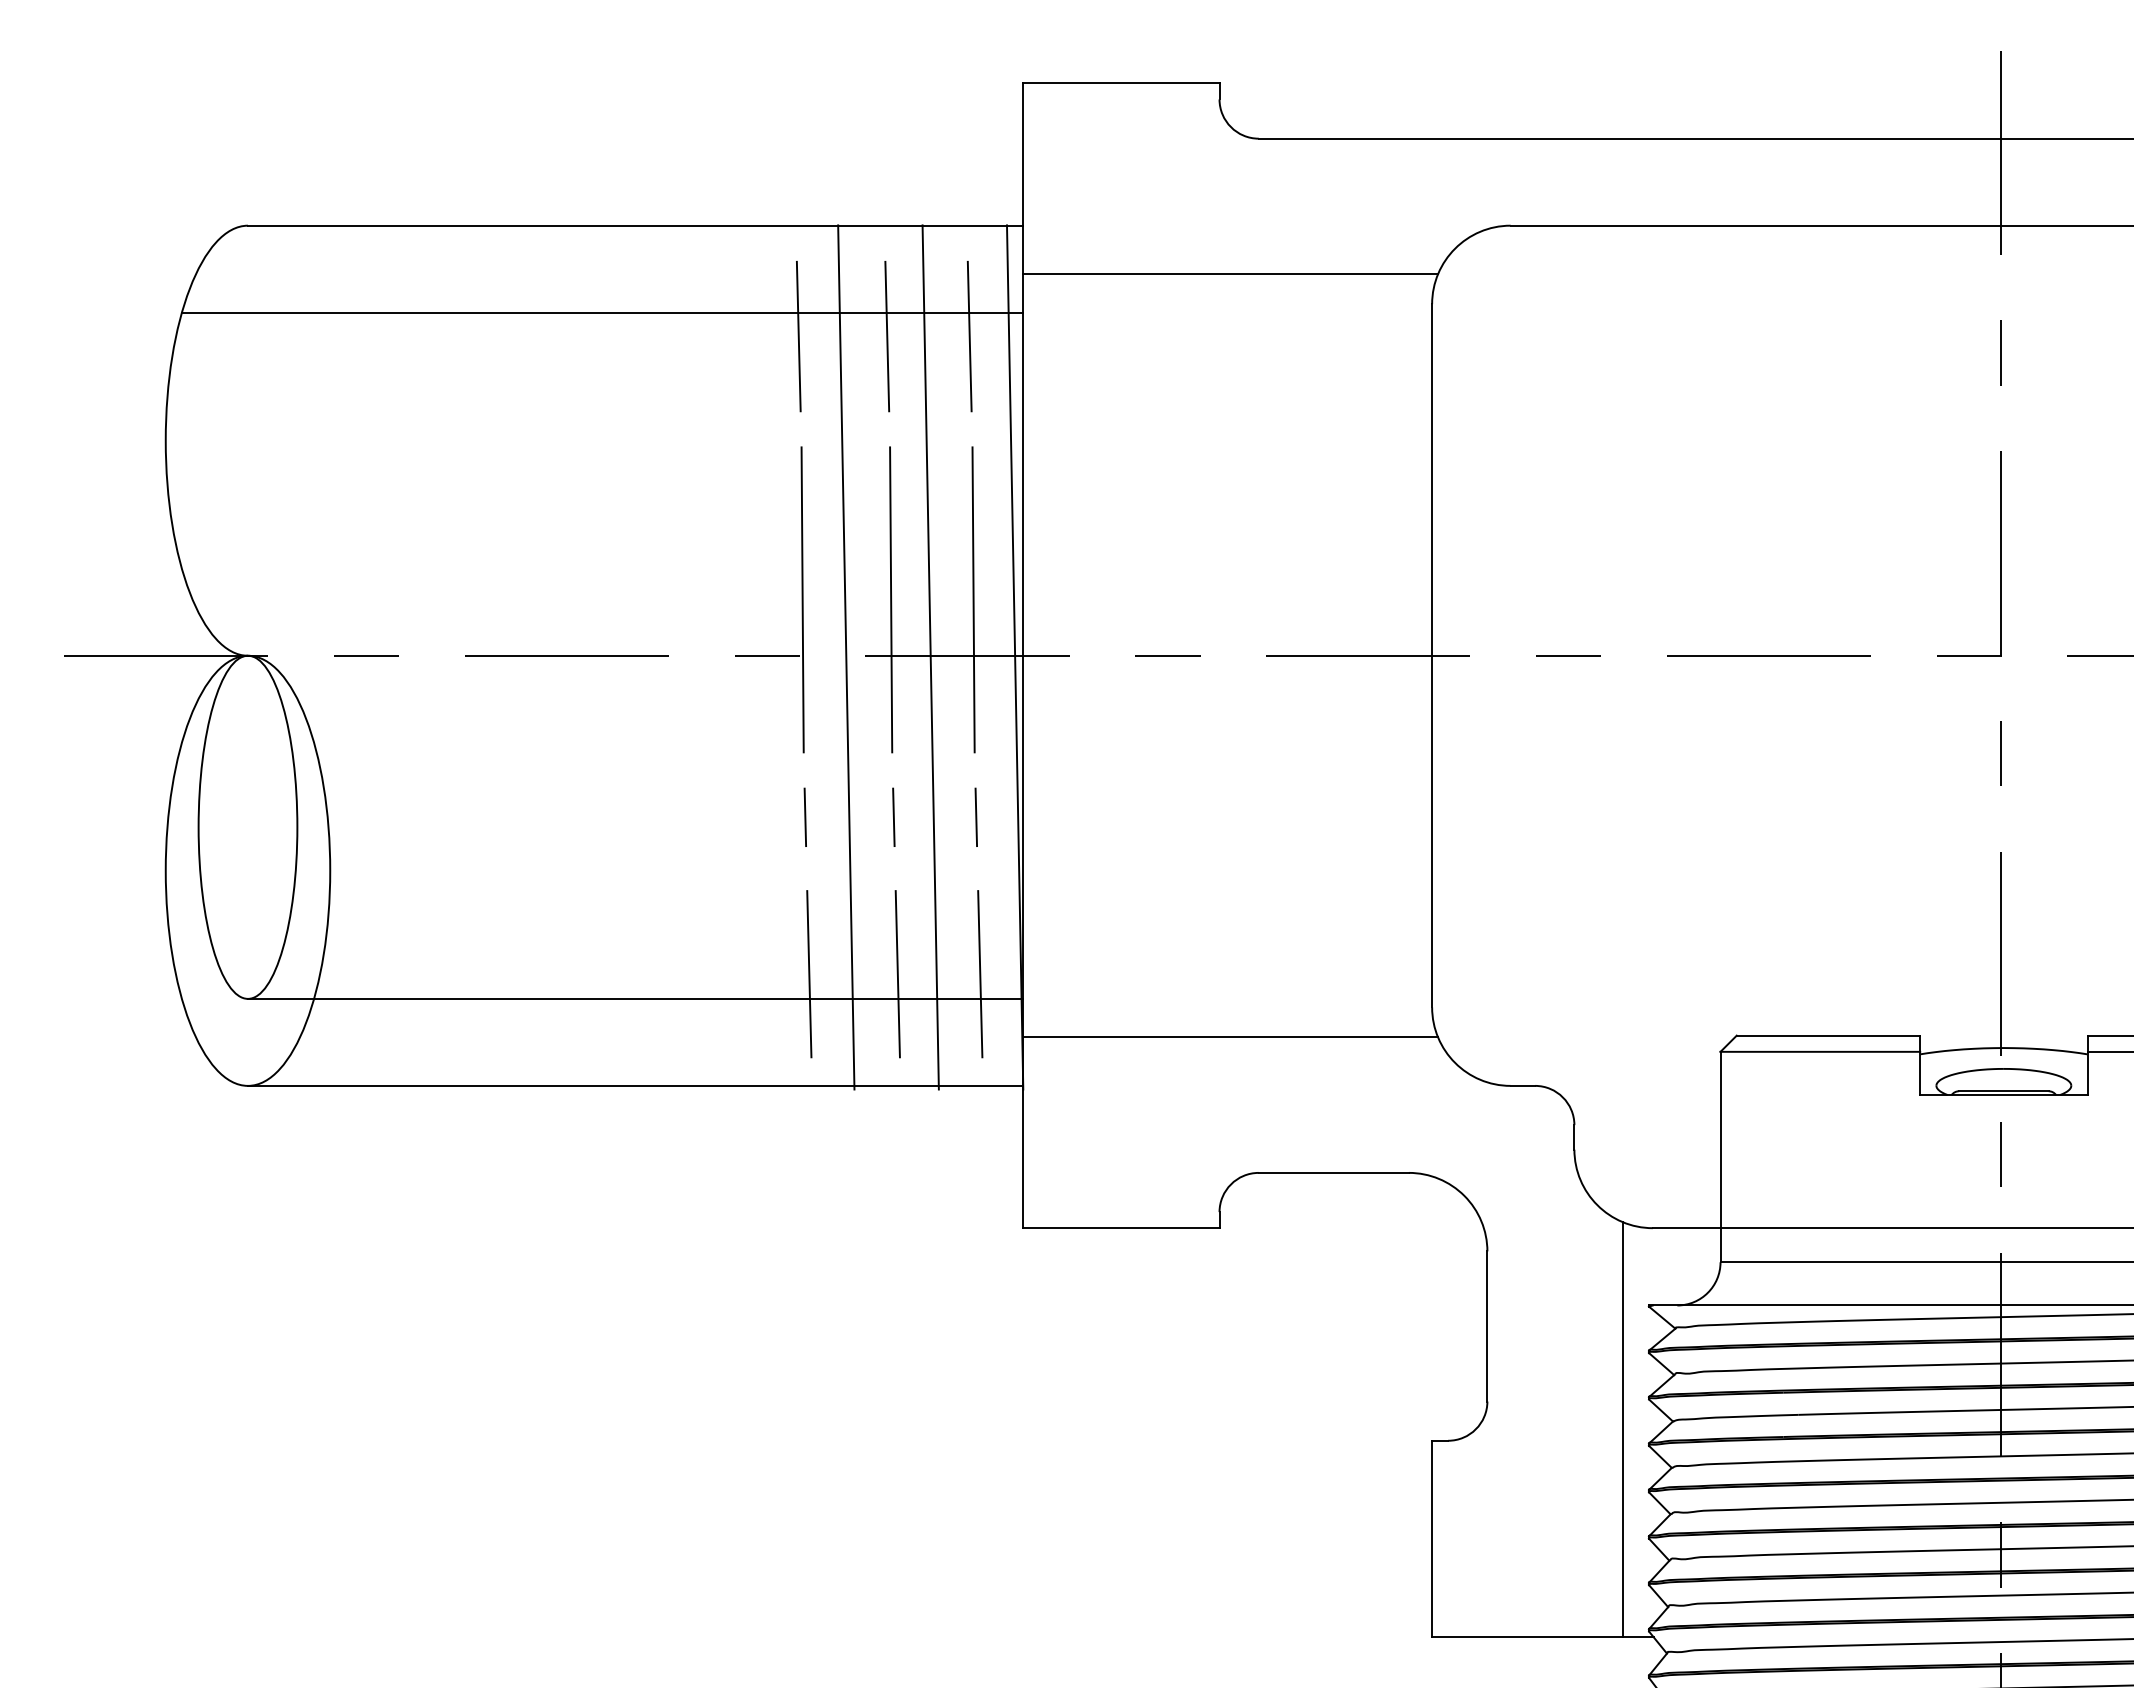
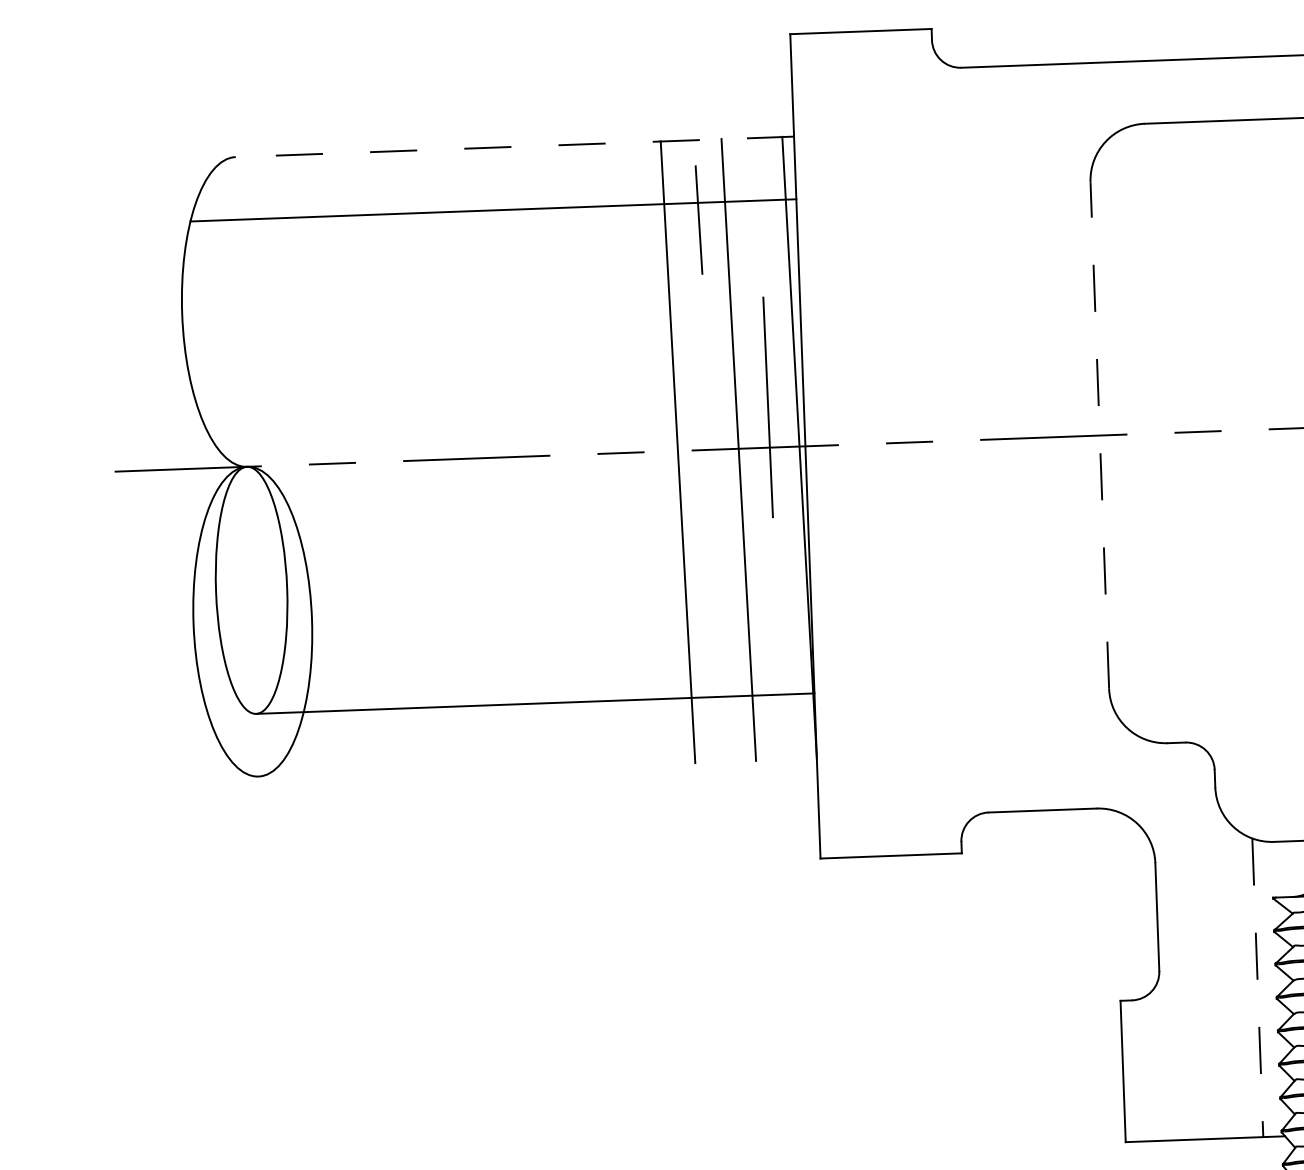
line: (635, 225) -> (514, 146), solid -> dashed
line: (1230, 274) -> (944, 166), removed
line: (798, 336) -> (635, 222), removed
line: (969, 336) -> (758, 217), removed
line: (802, 599) -> (644, 411), removed
line: (891, 599) -> (709, 409), removed
line: (1432, 655) -> (1100, 435), solid -> dashed
line: (893, 816) -> (716, 565), removed
line: (805, 817) -> (652, 568), removed
line: (976, 817) -> (775, 564), removed
line: (809, 974) -> (659, 681), removed
line: (897, 974) -> (723, 679), removed
line: (980, 974) -> (783, 676), removed
line: (1230, 1037) -> (964, 715), removed
line: (635, 1085) -> (537, 766), removed
line: (1623, 1430) -> (1258, 988), solid -> dashed

